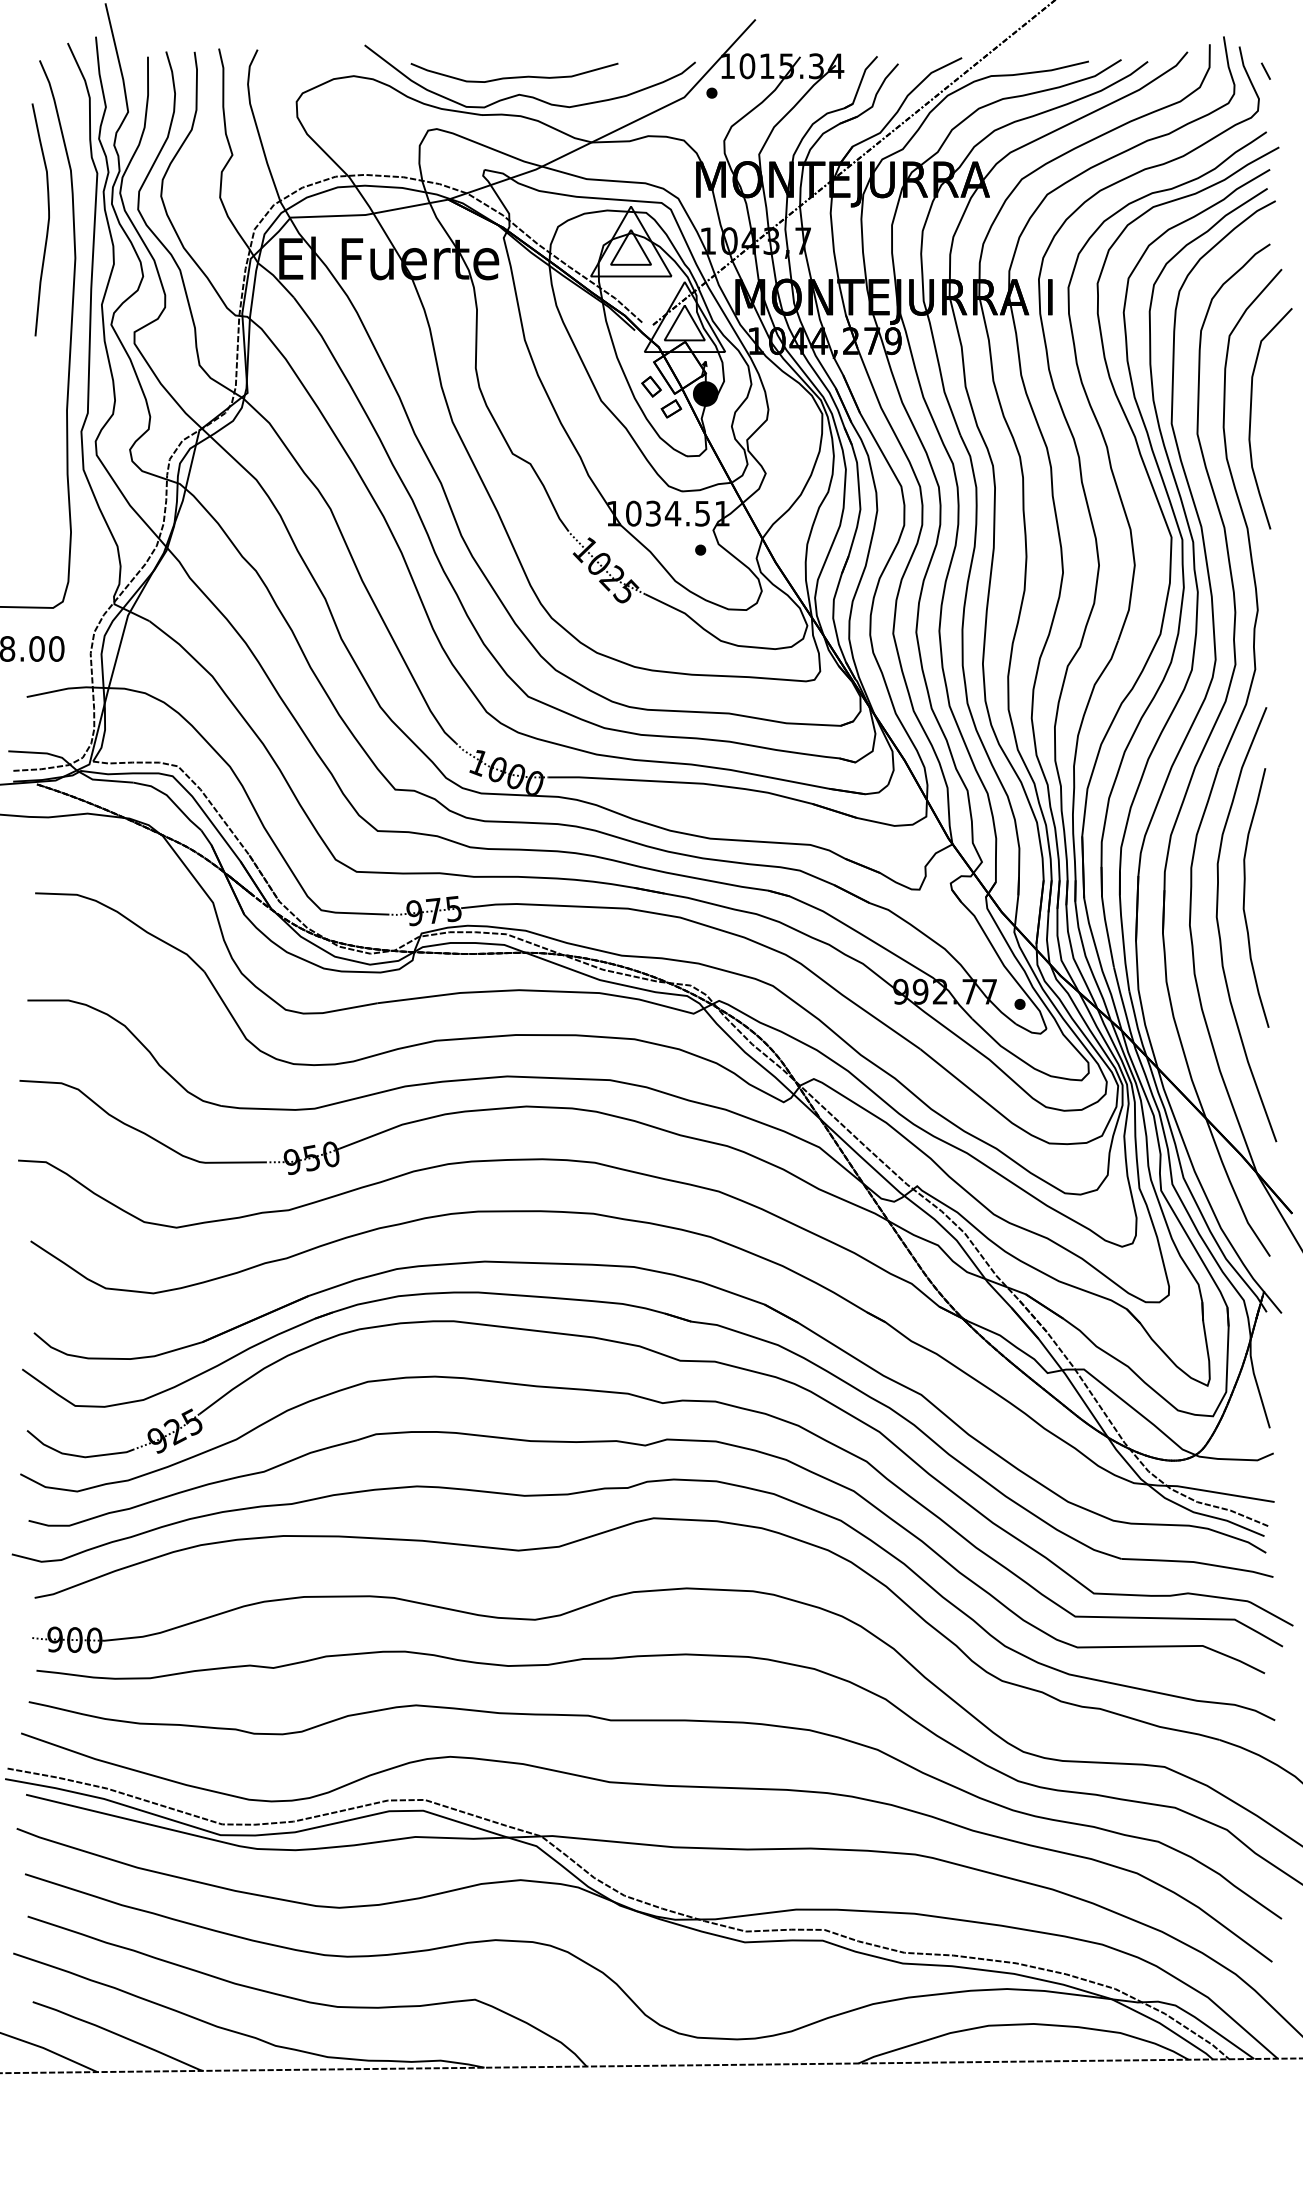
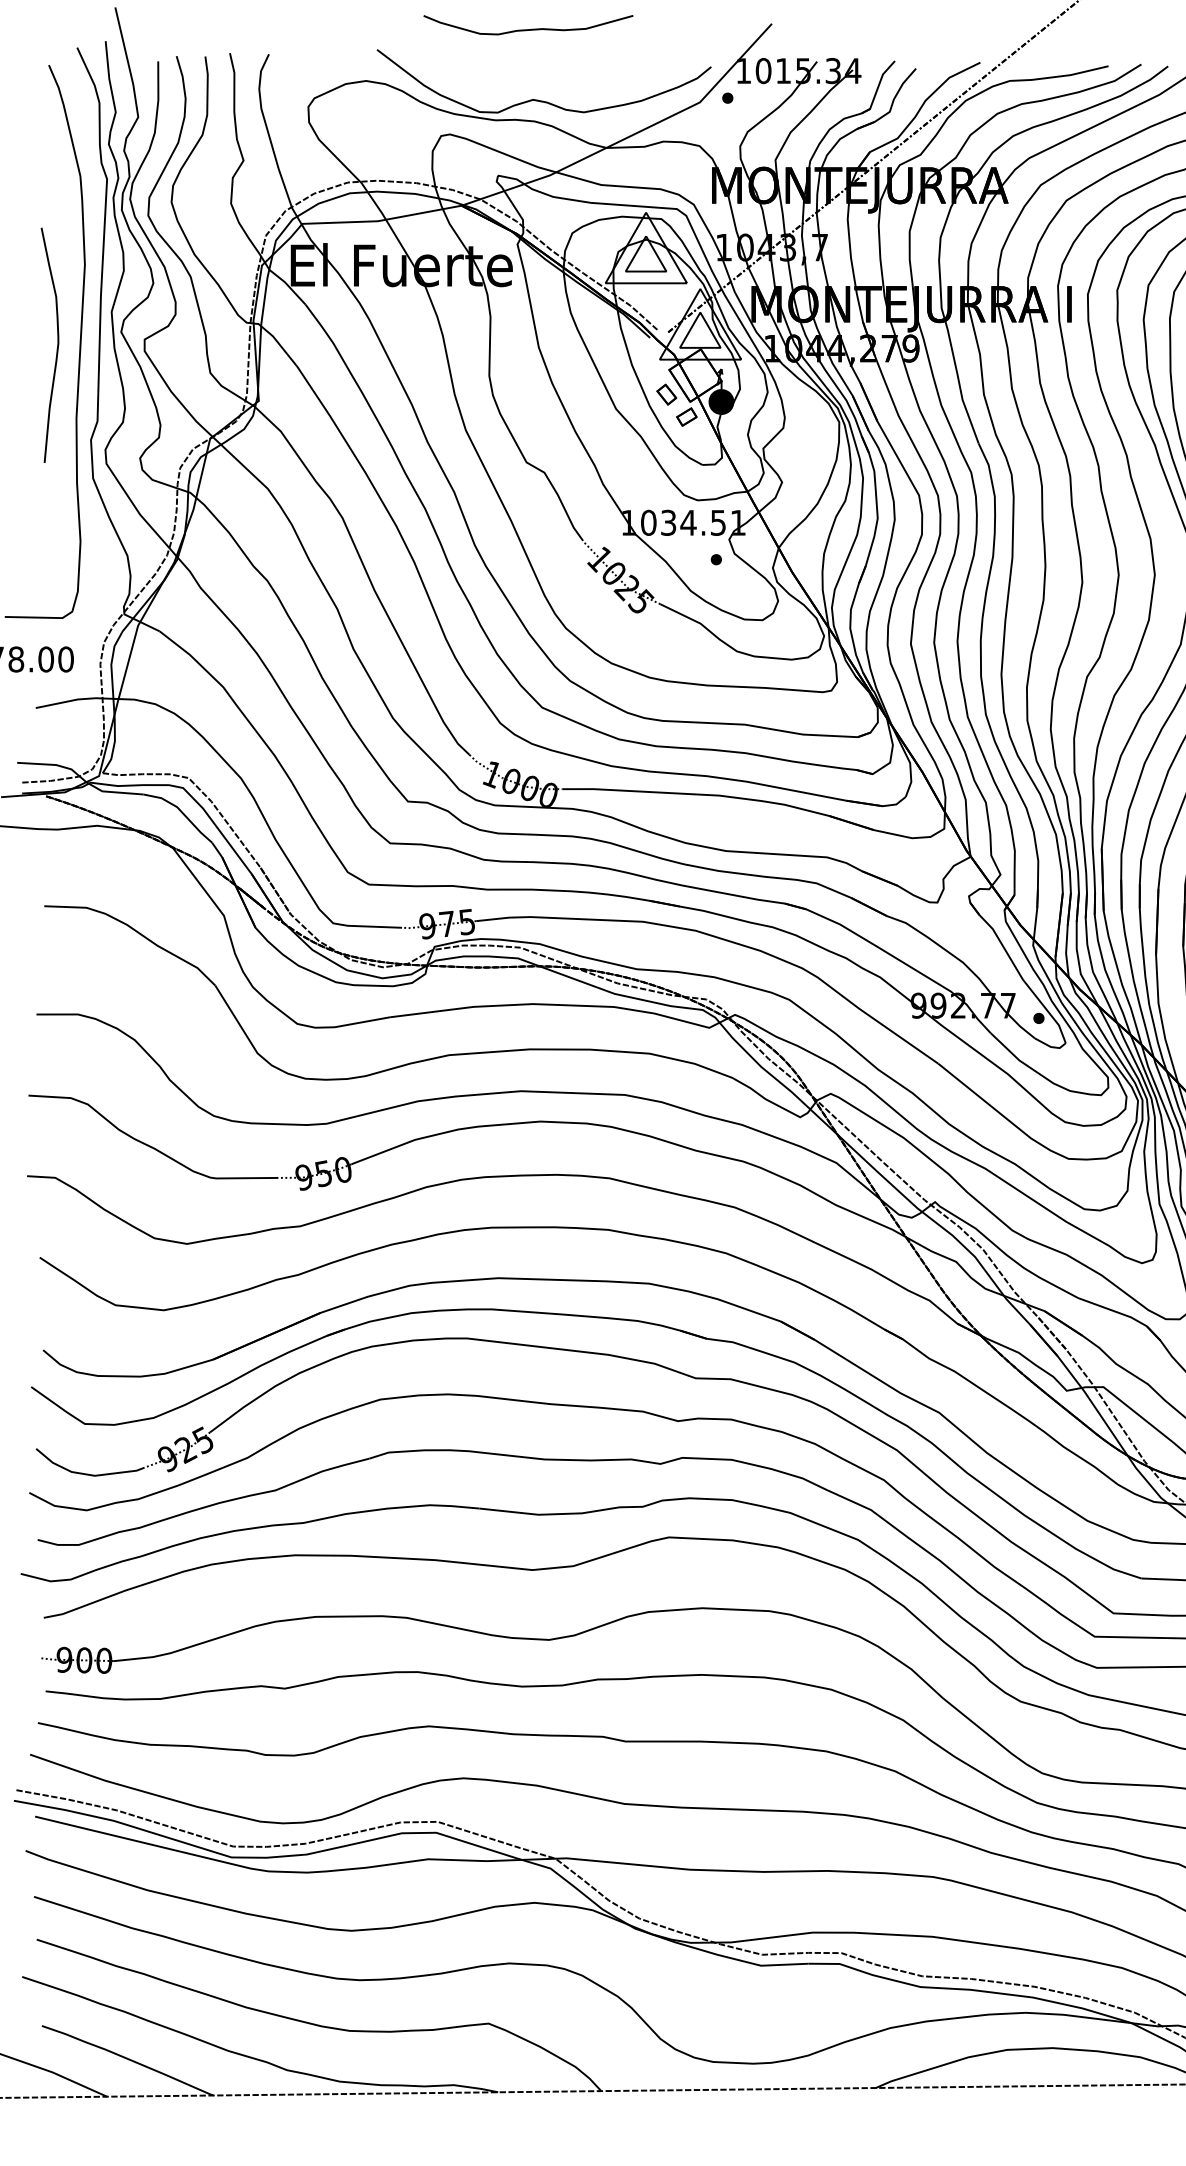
curve: (514, 76) -> (528, 28), moved
curve: (47, 221) -> (56, 346), moved

